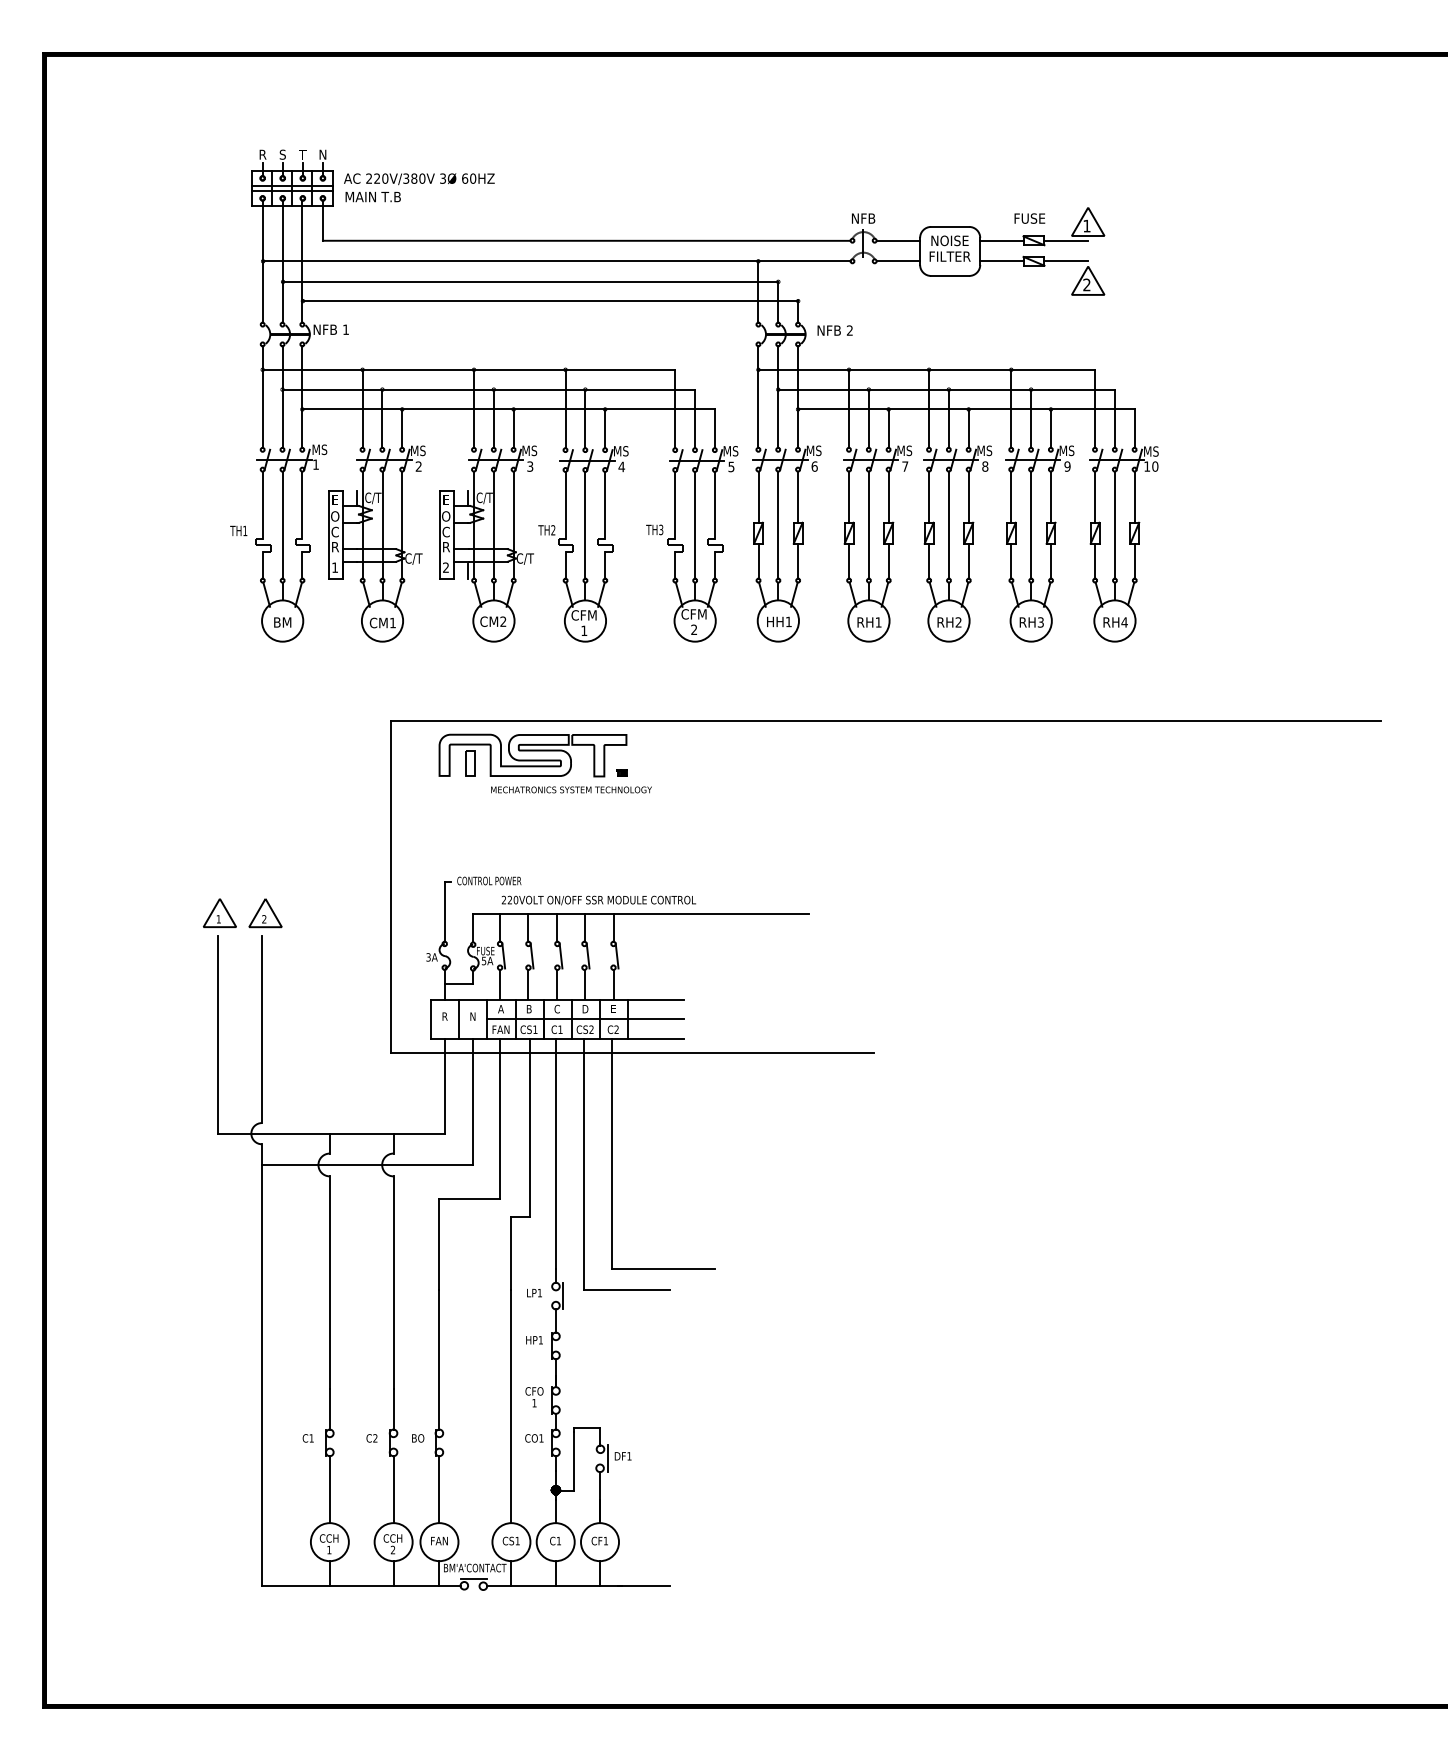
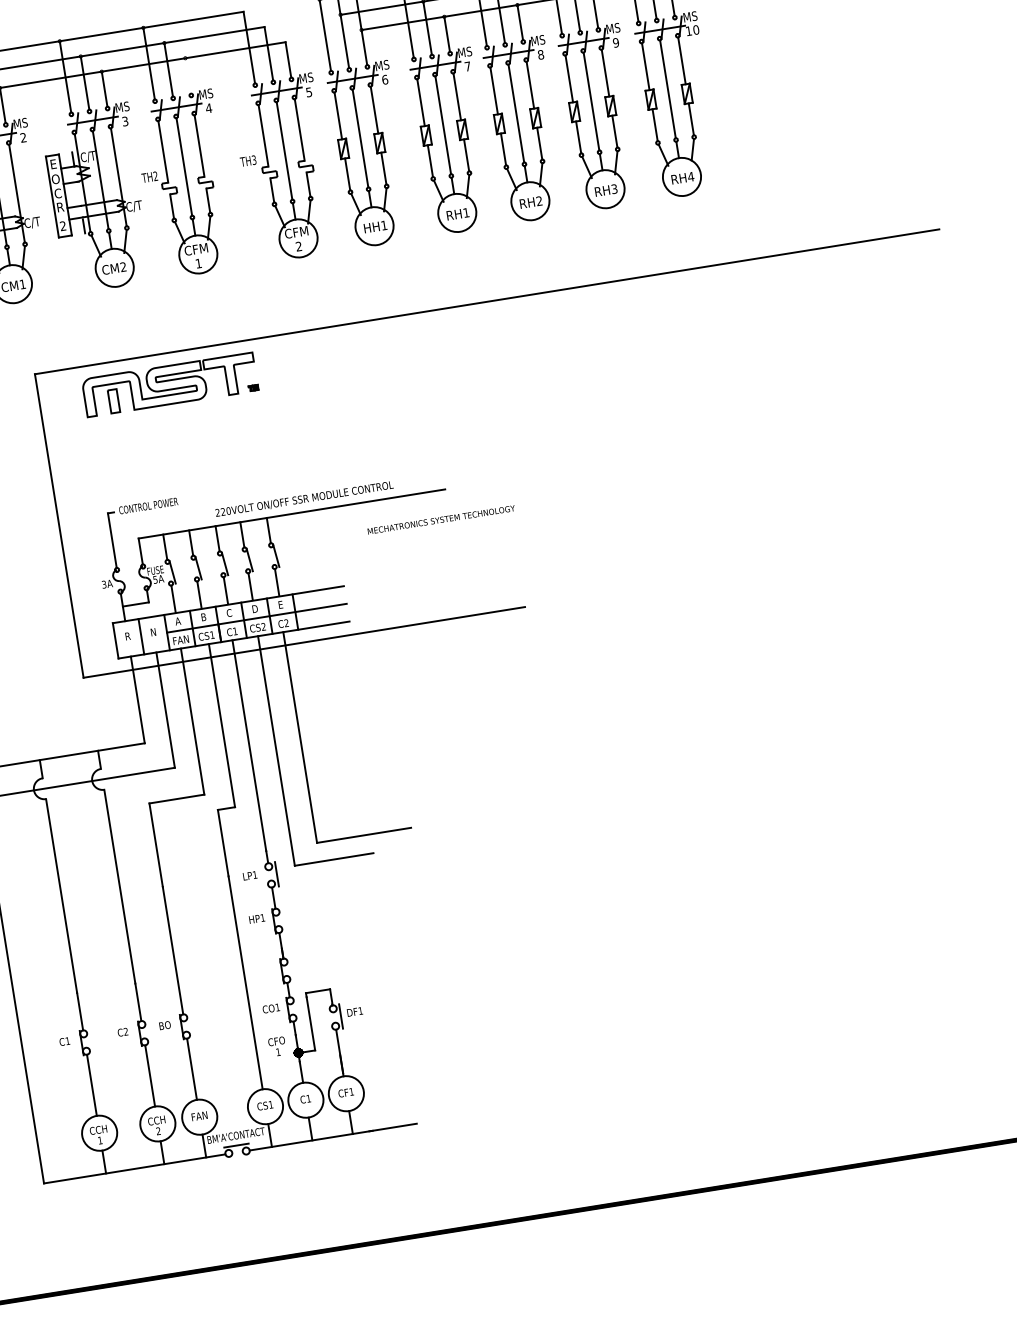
line: (605, 428) -> (188, 75), removed
text: (571, 789) -> (441, 519), moved
text: (598, 900) -> (304, 499), moved
text: (534, 1397) -> (277, 1046), moved

